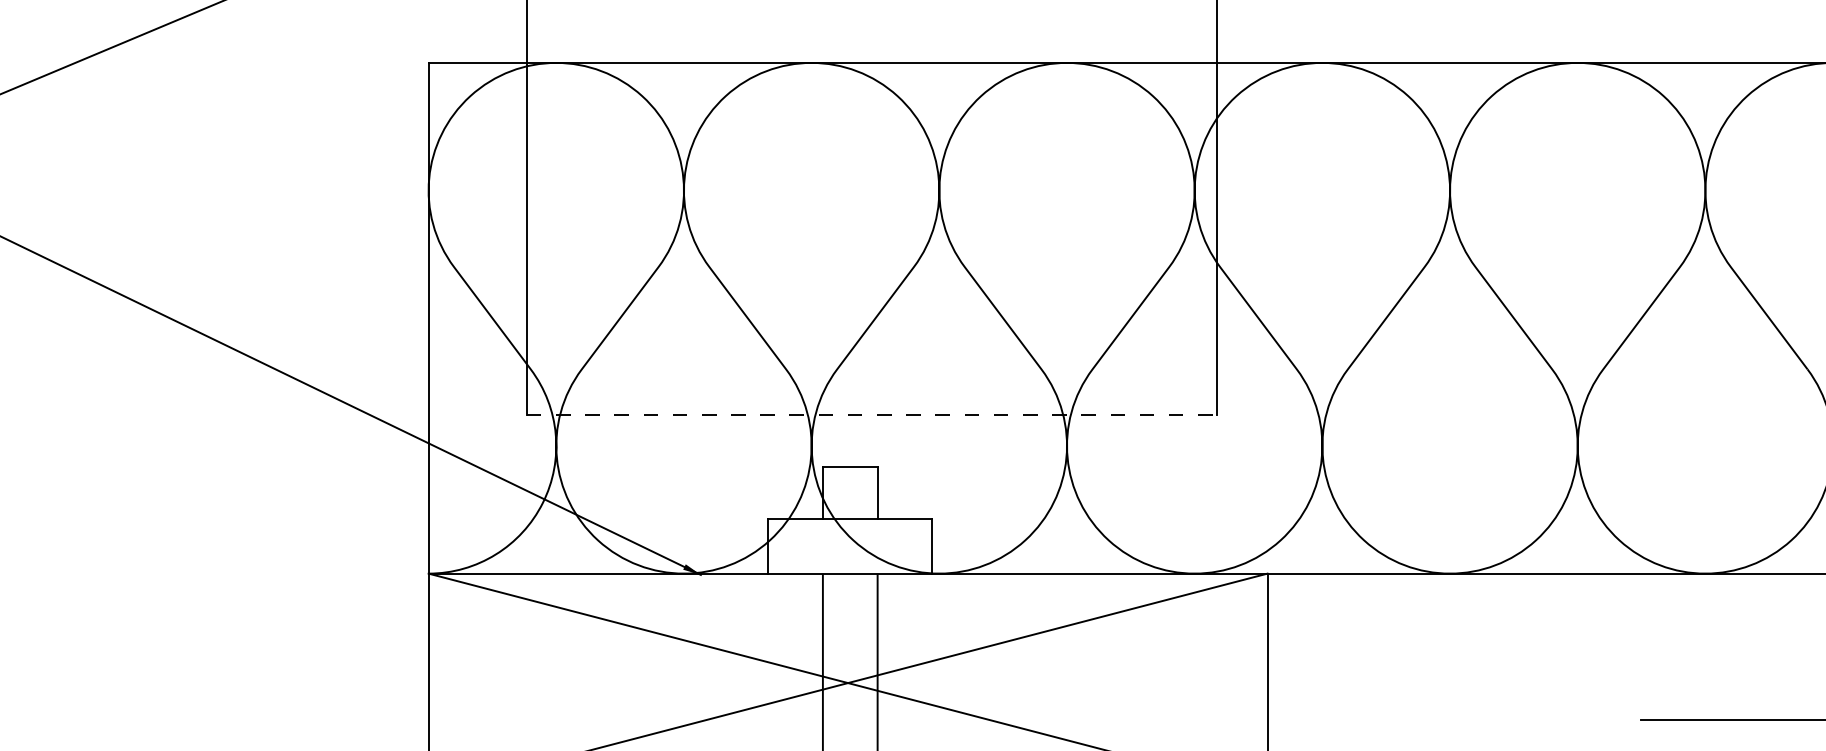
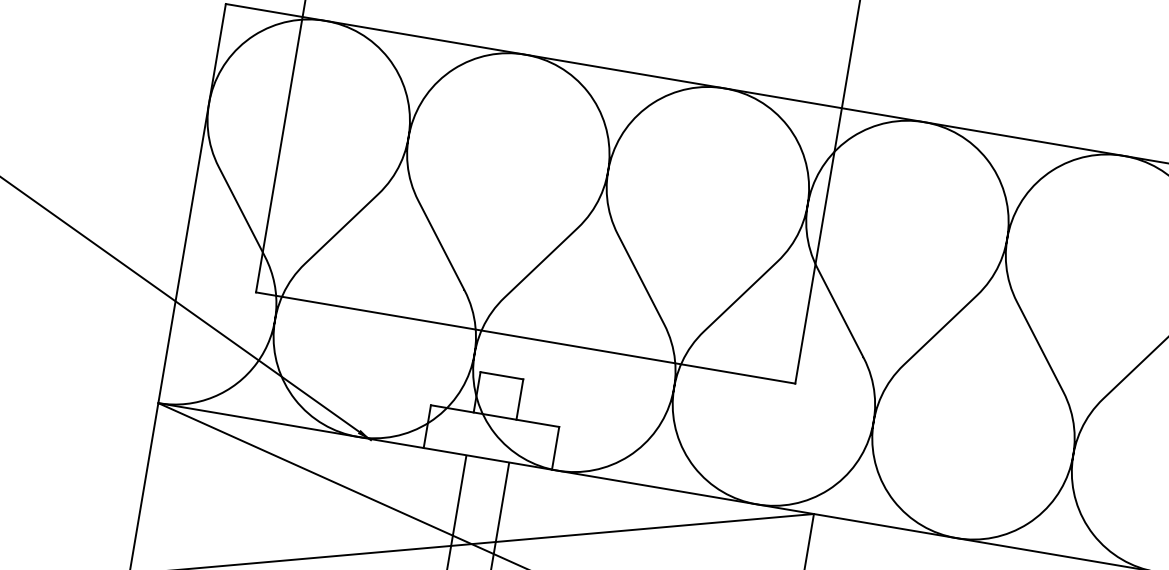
line: (872, 415) -> (526, 338), dashed -> solid

